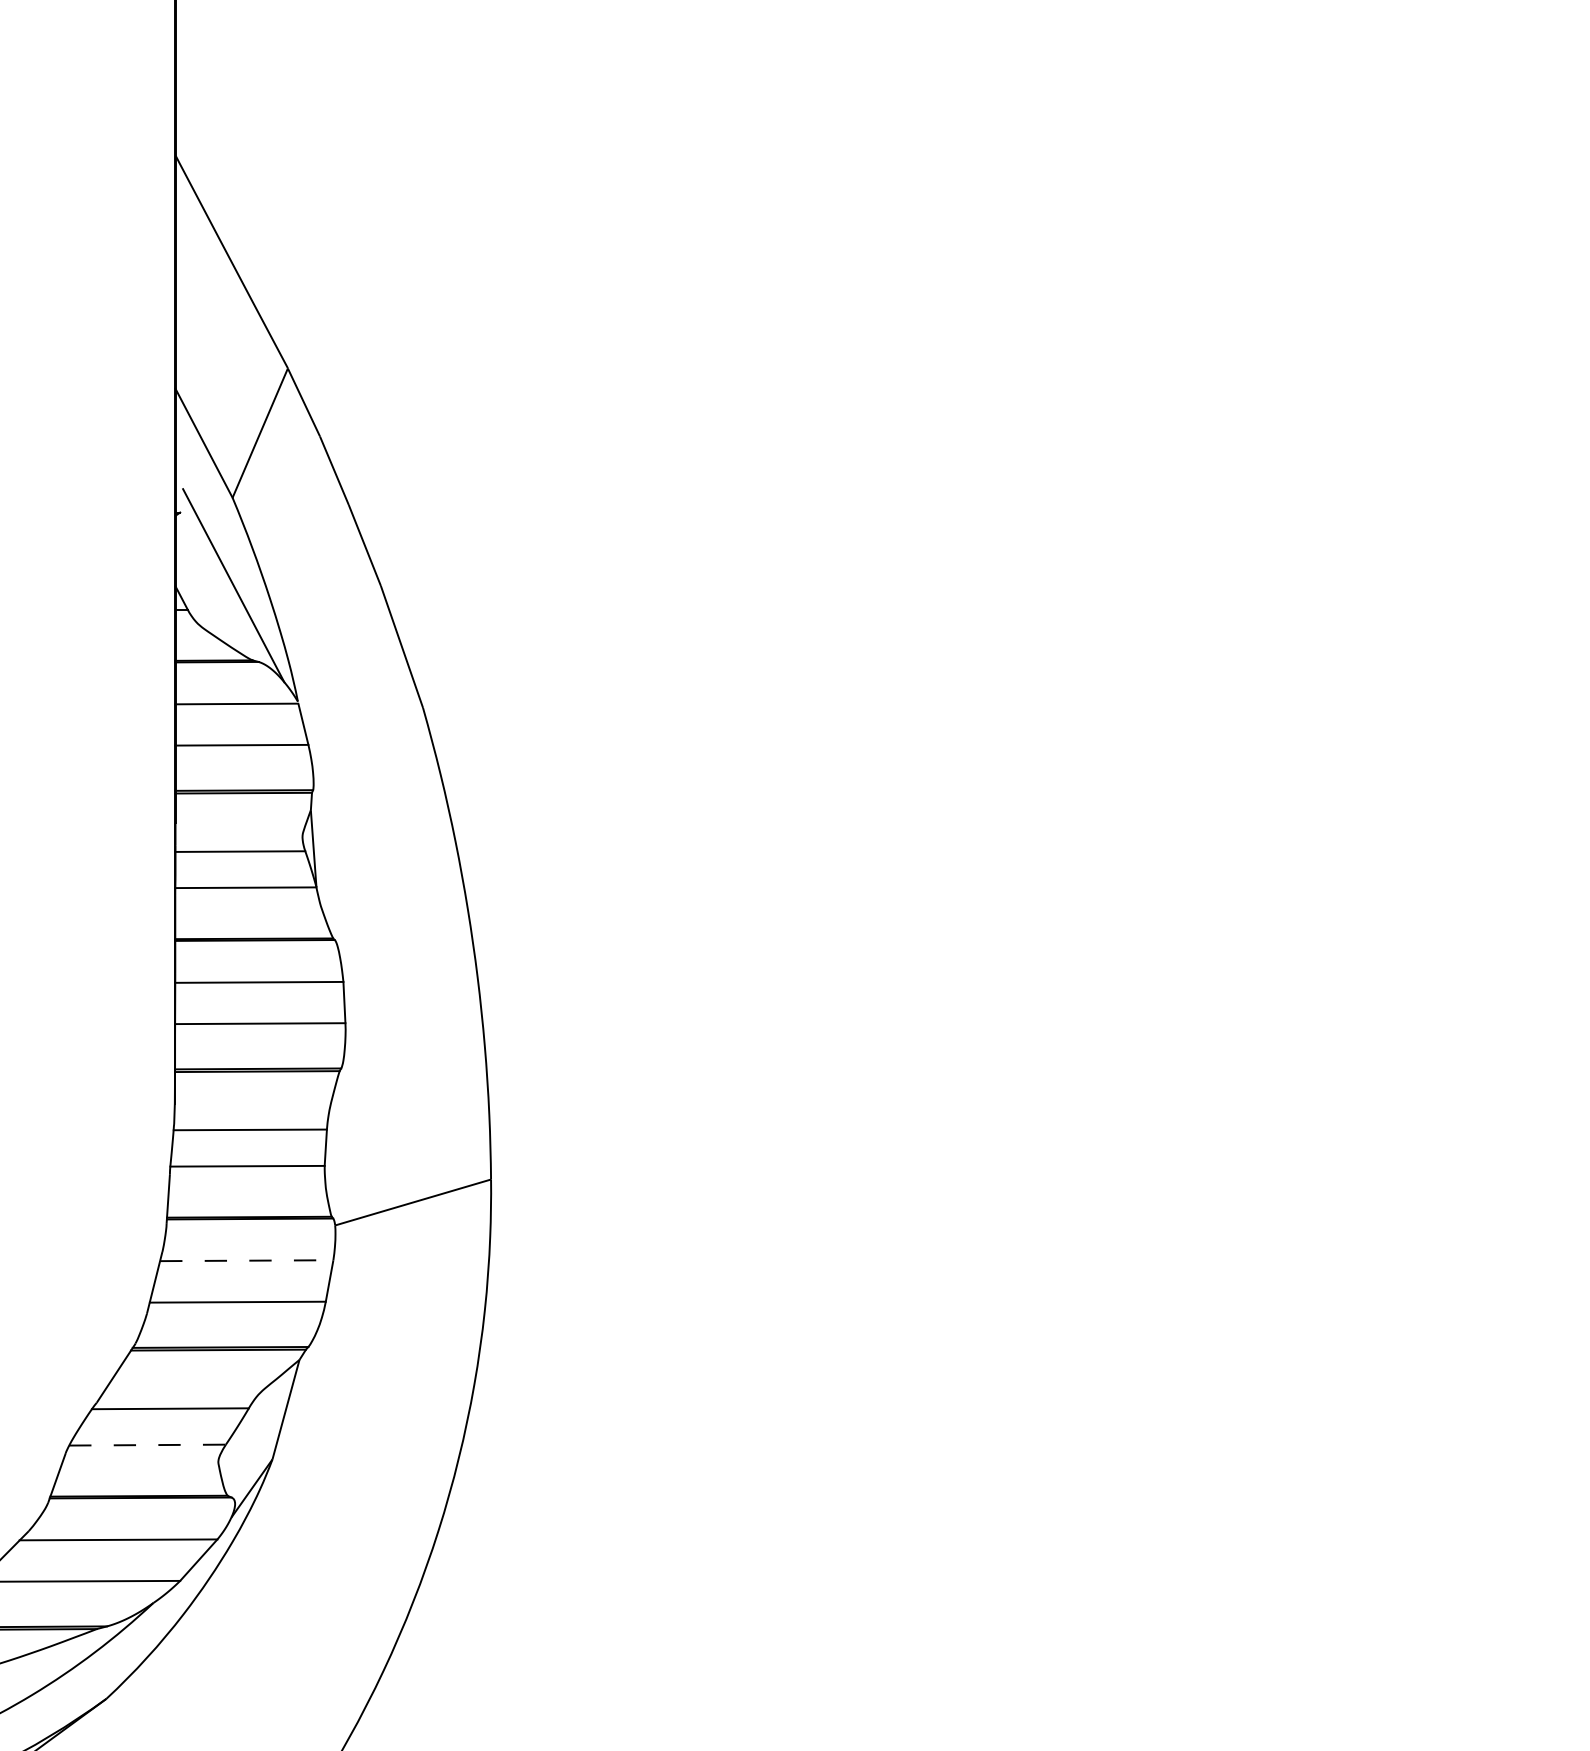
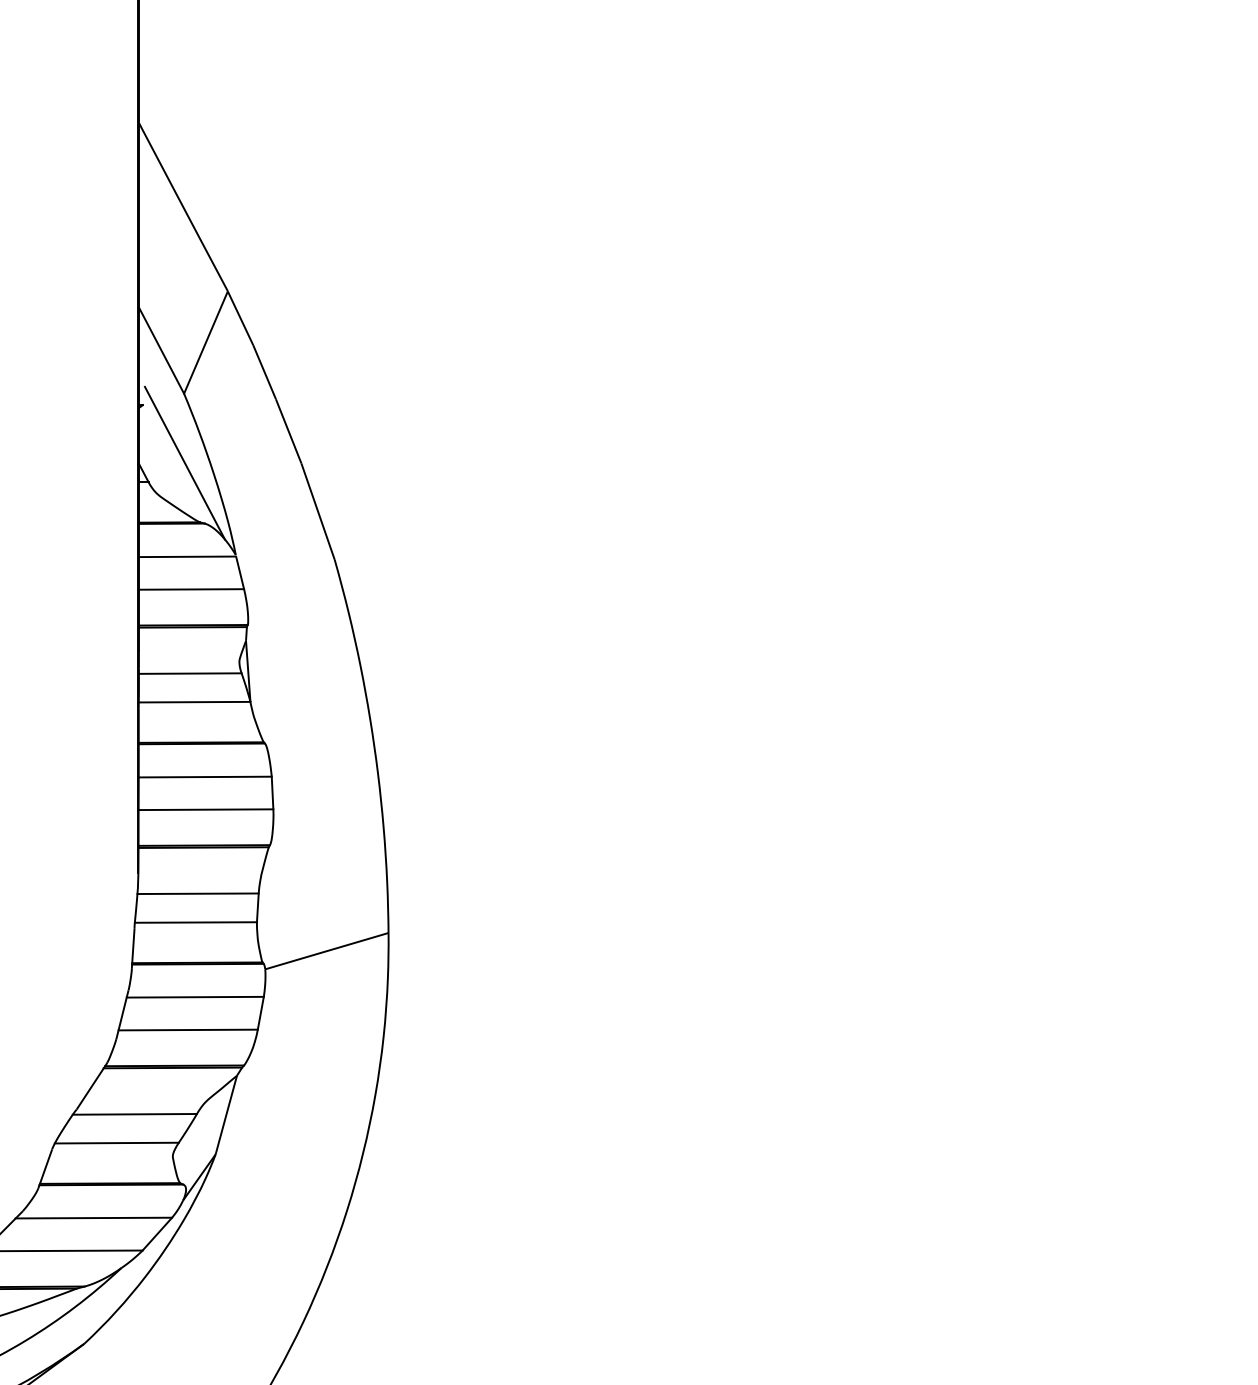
line: (247, 1261) -> (195, 997), dashed -> solid
line: (148, 1445) -> (117, 1143), dashed -> solid

